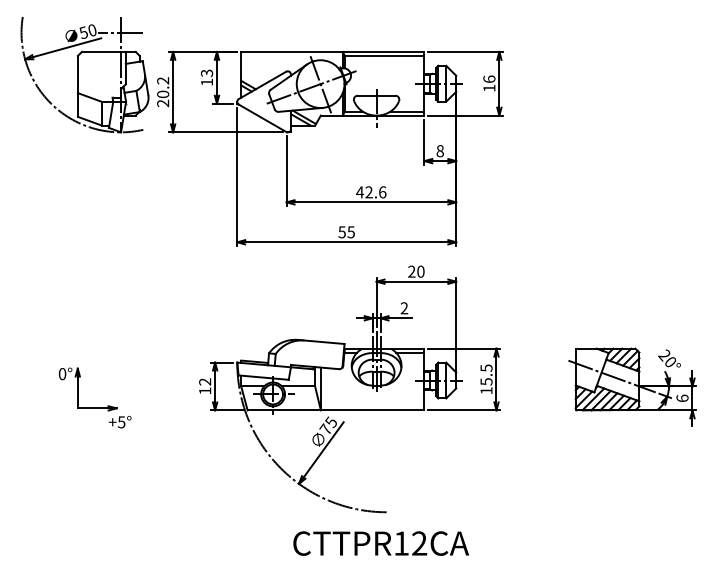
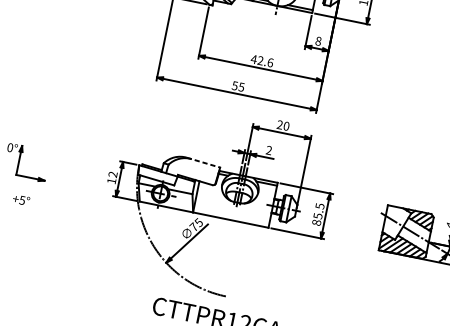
line: (321, 342) -> (203, 163), solid -> dashed
text: (486, 390) -> (316, 222), 15.5 -> 85.5
text: (119, 422) -> (20, 200), moved

